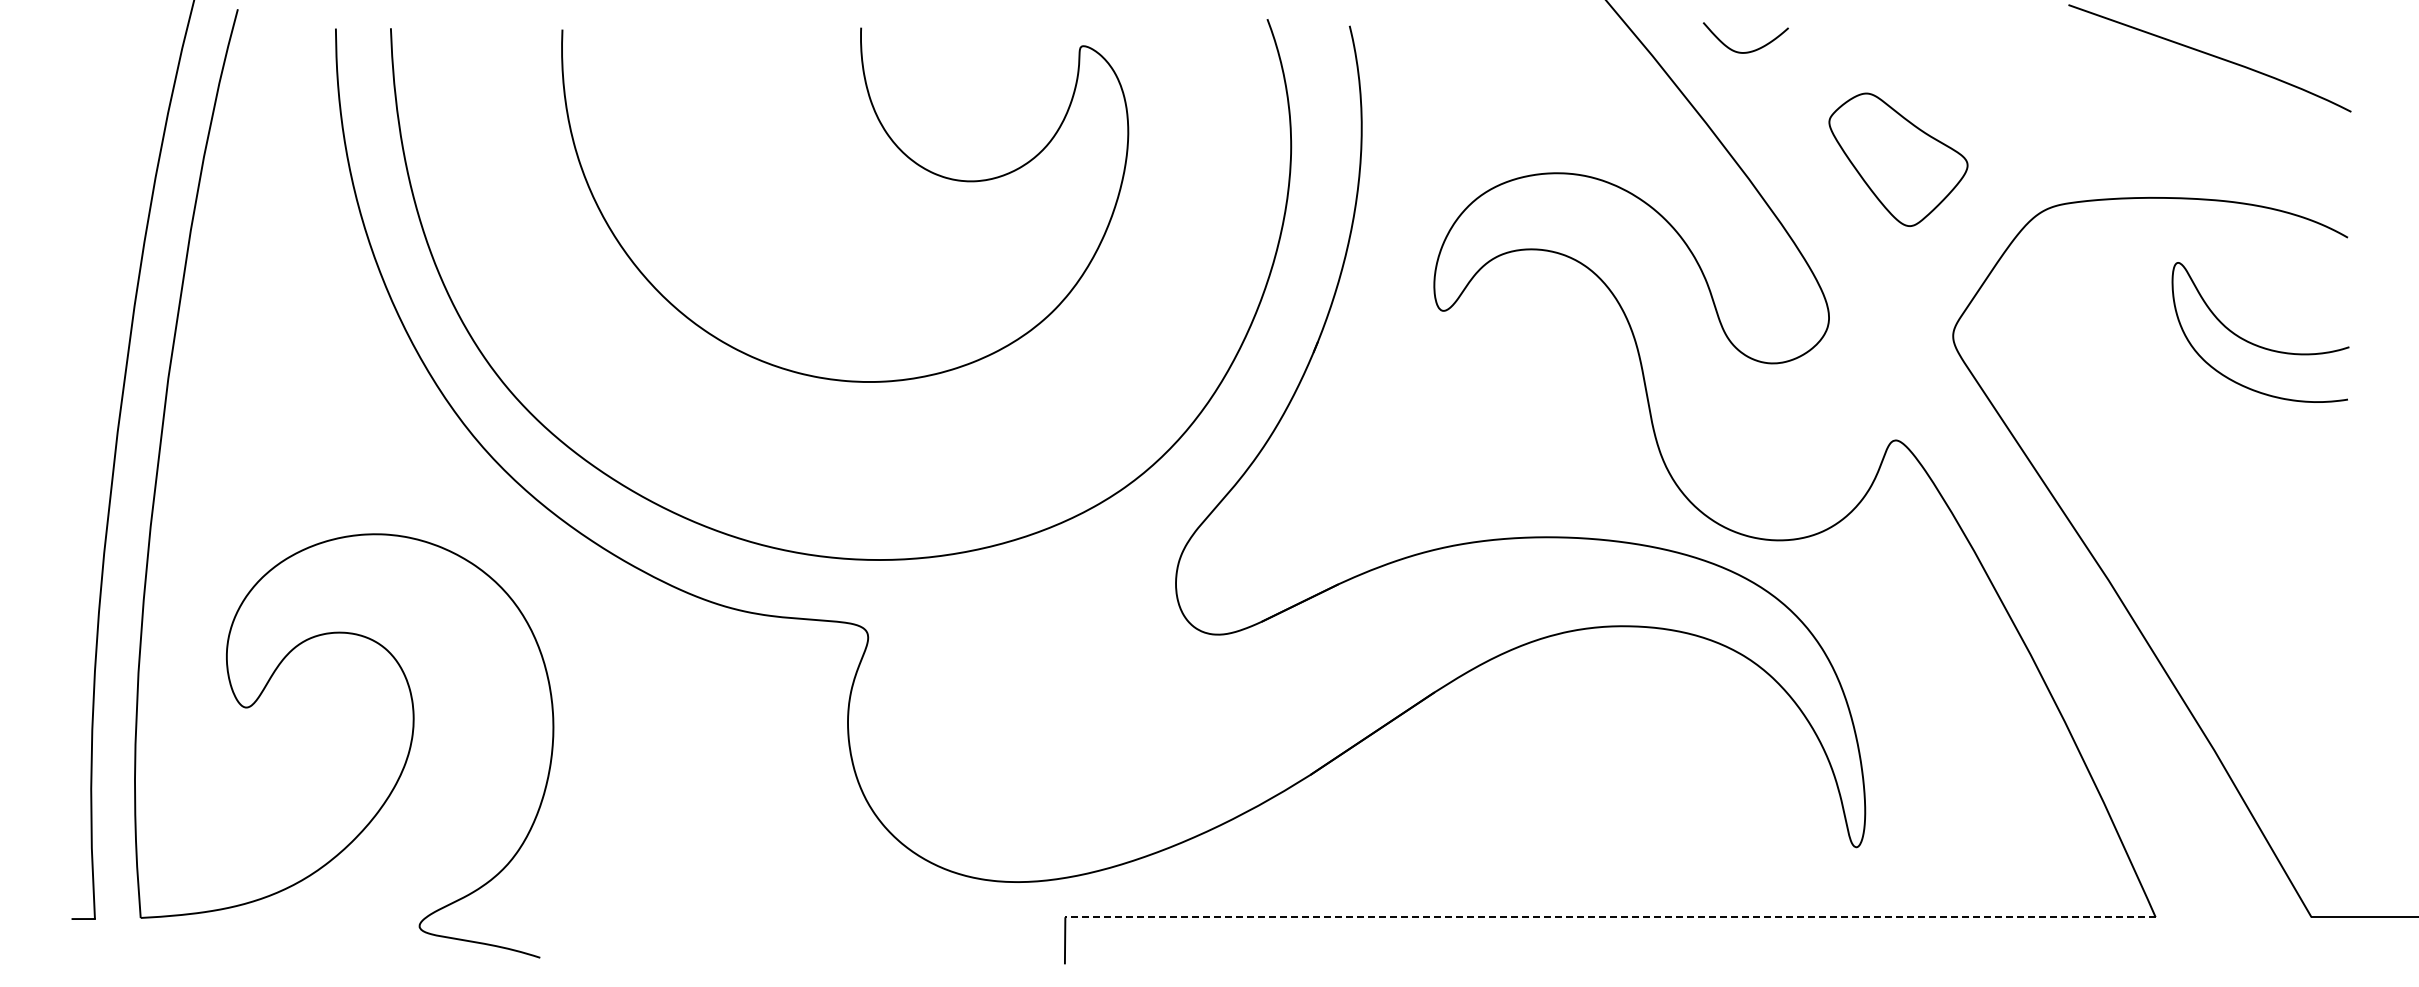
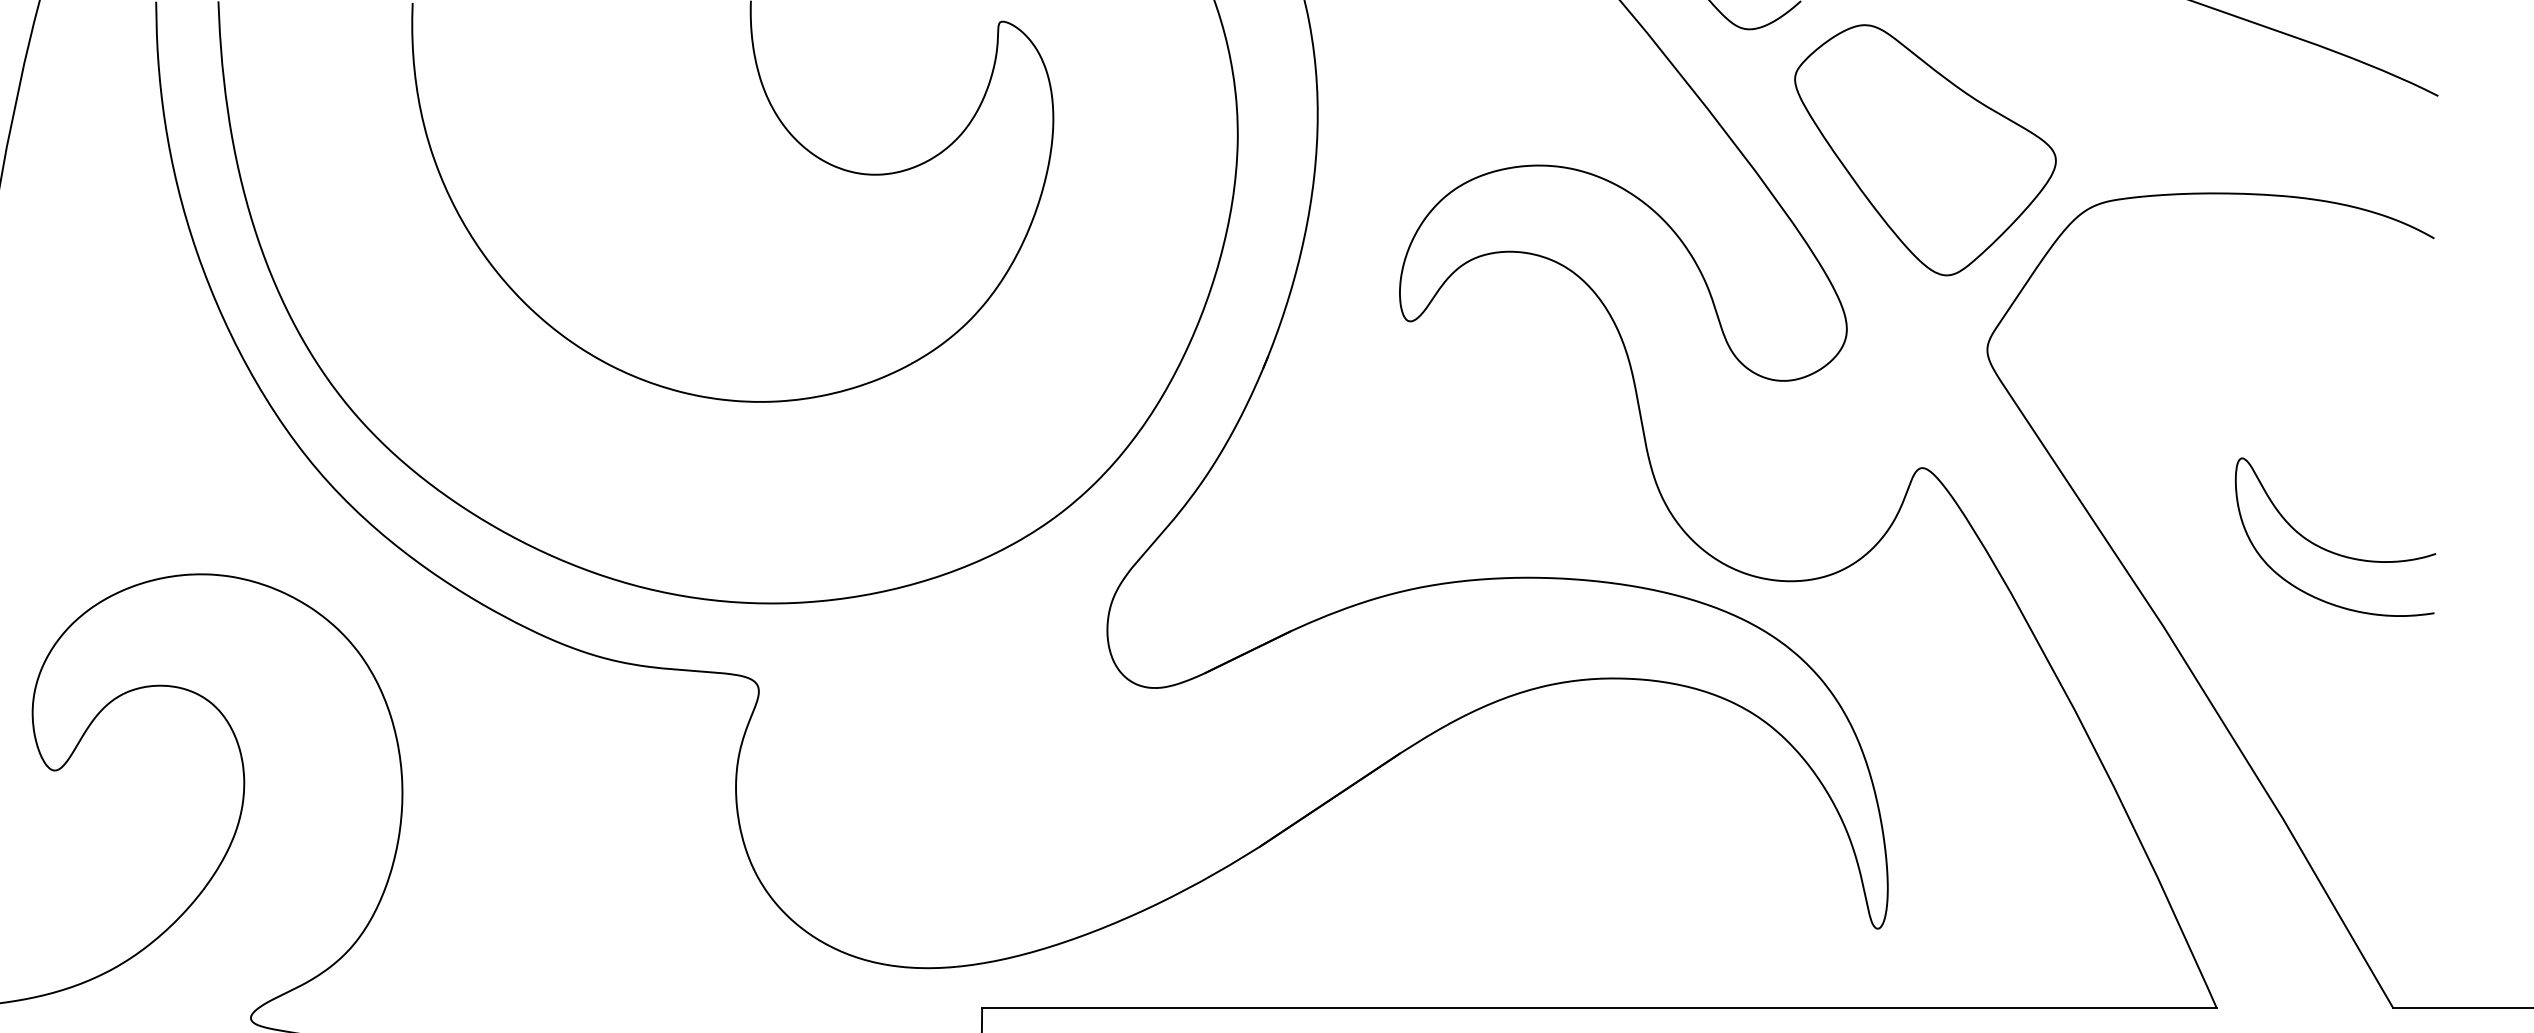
part: (1898, 159) -> (1925, 149), size x1.67
curve: (2257, 344) -> (2331, 550), moved
line: (1610, 917) -> (1599, 1008), dashed -> solid

